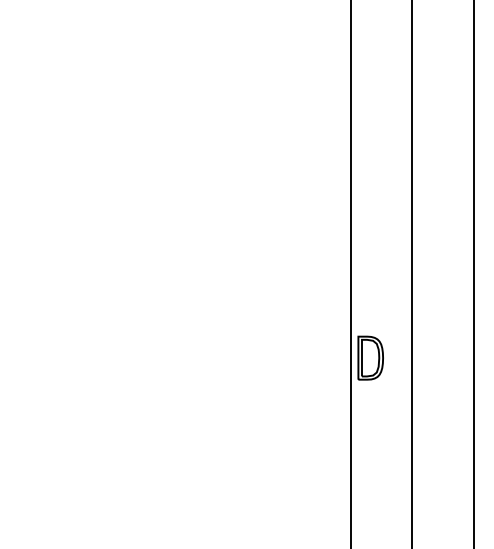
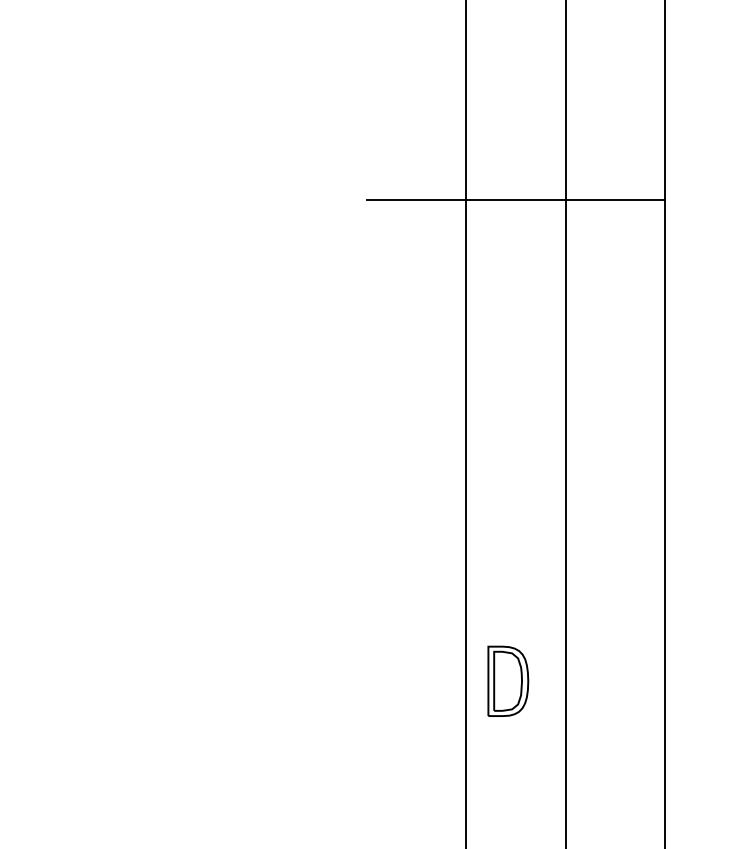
line: (381, 101) -> (515, 199), added
part: (370, 357) -> (507, 680), moved

